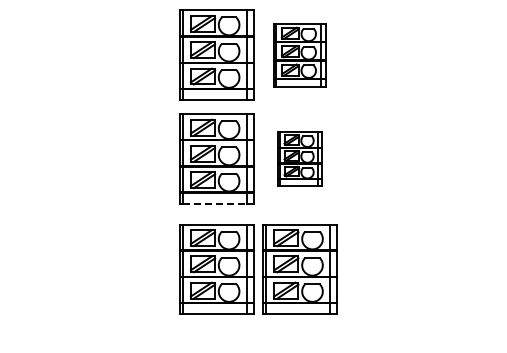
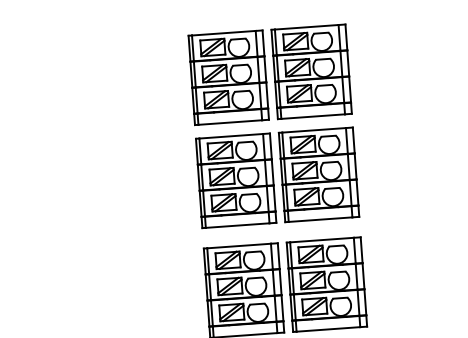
part: (299, 54) -> (311, 70), size x1.43
part: (299, 158) -> (318, 174), size x1.67
line: (215, 204) -> (238, 226), dashed -> solid

